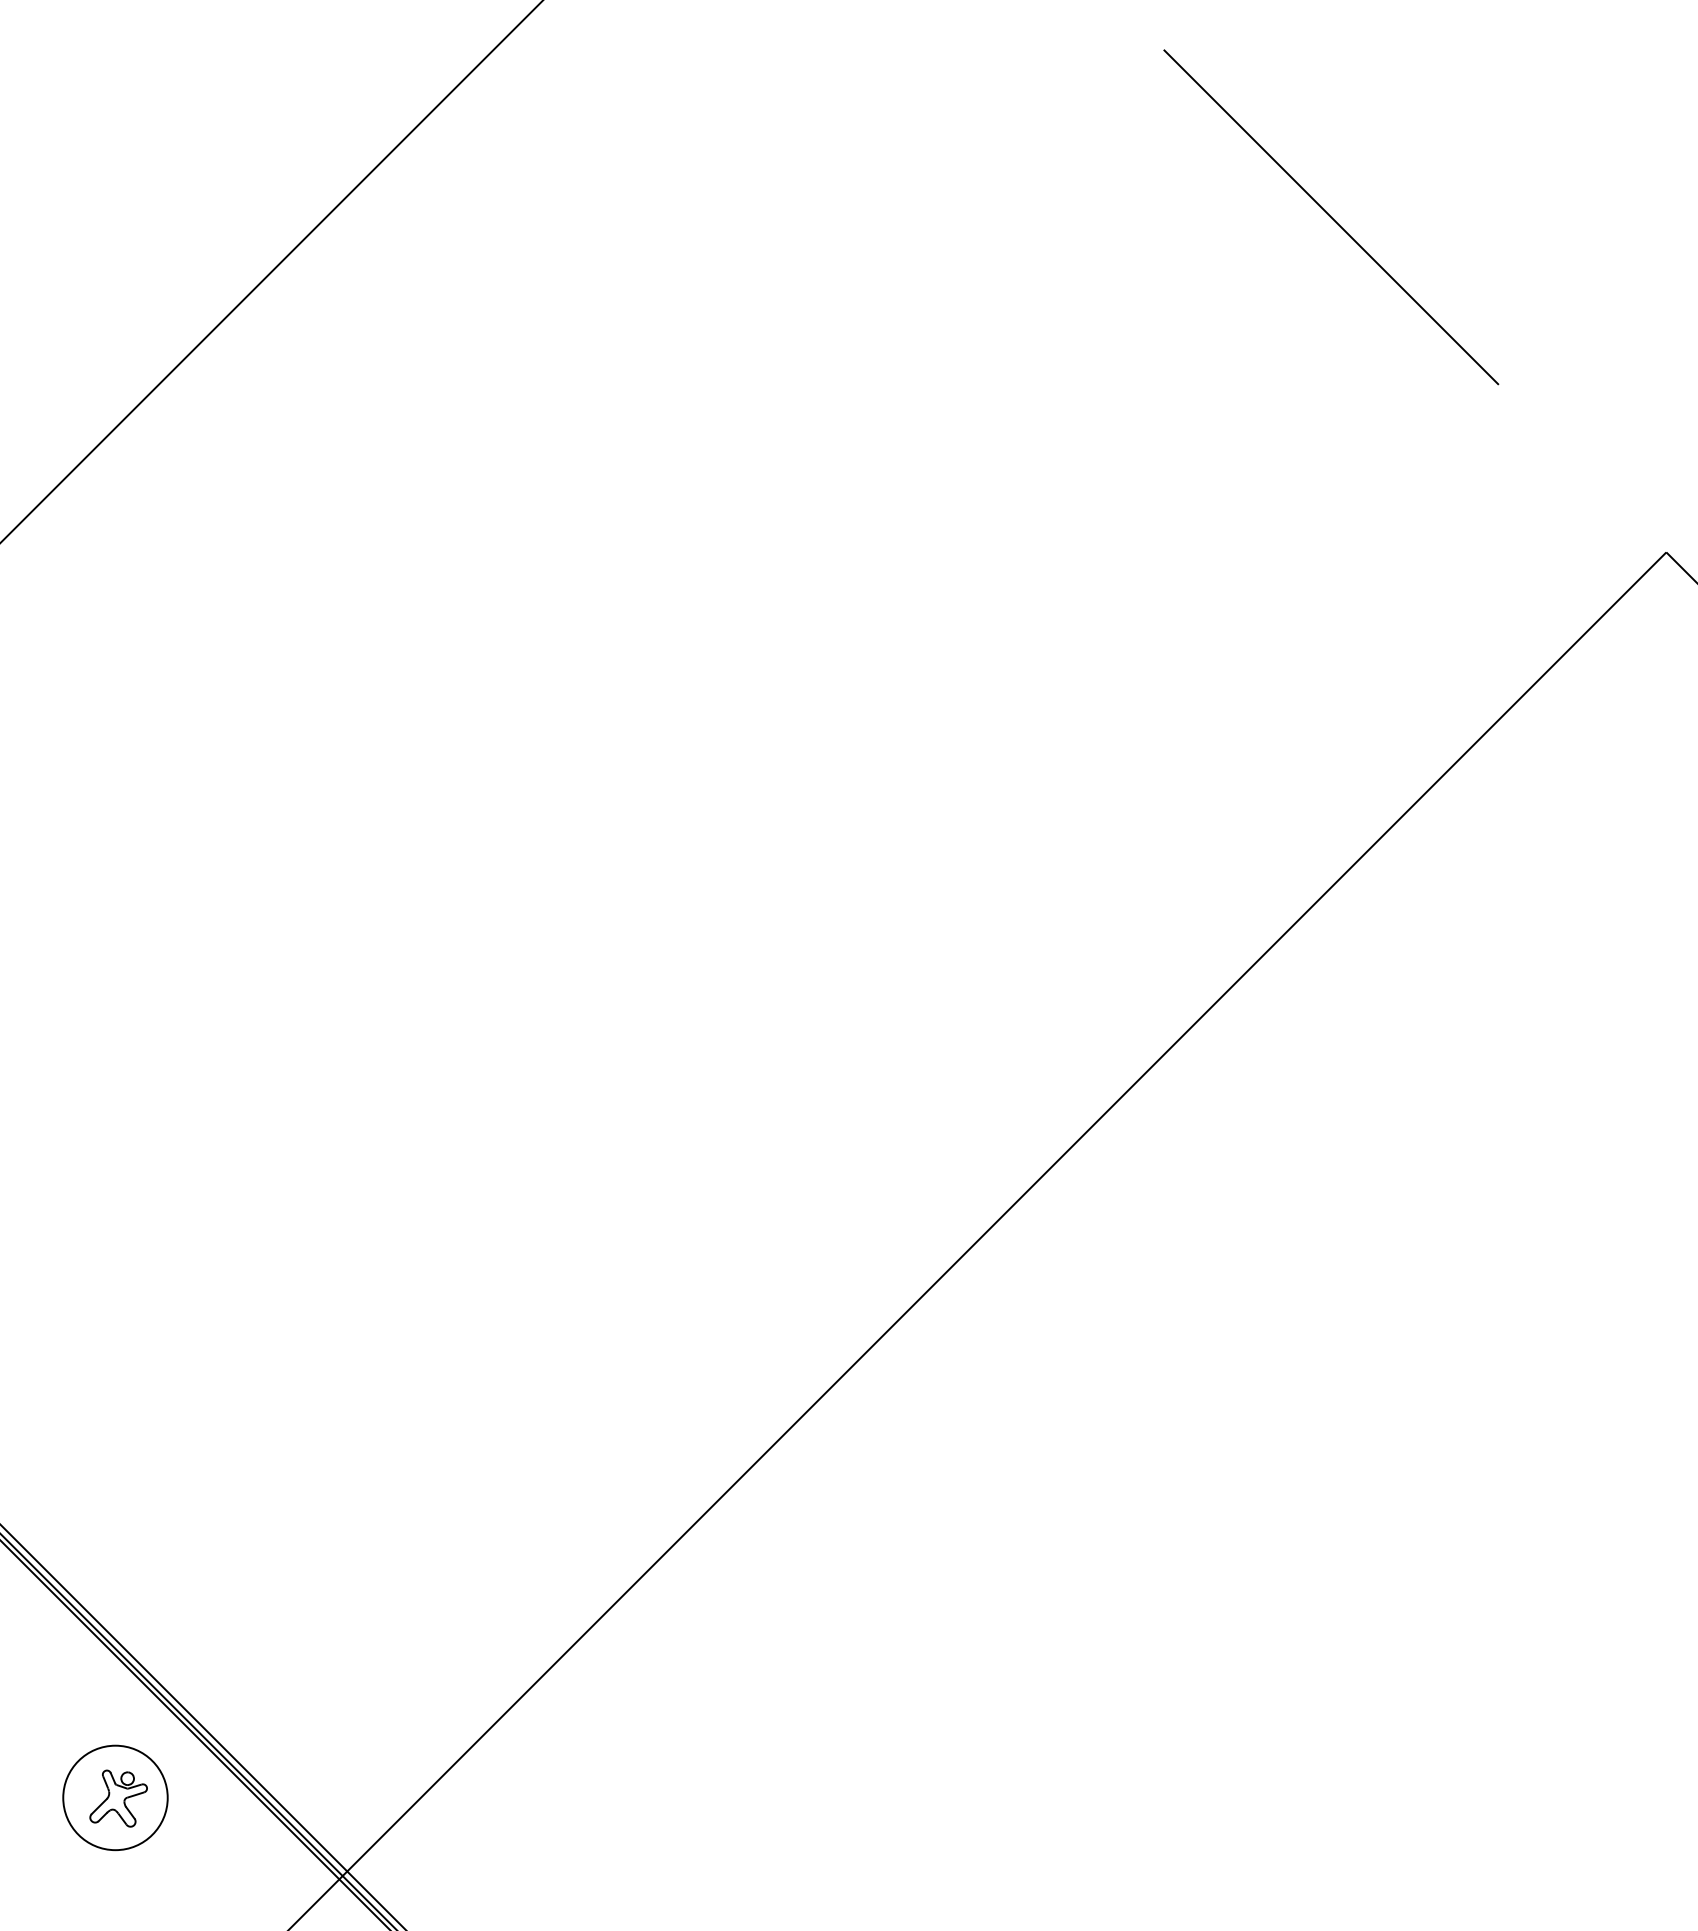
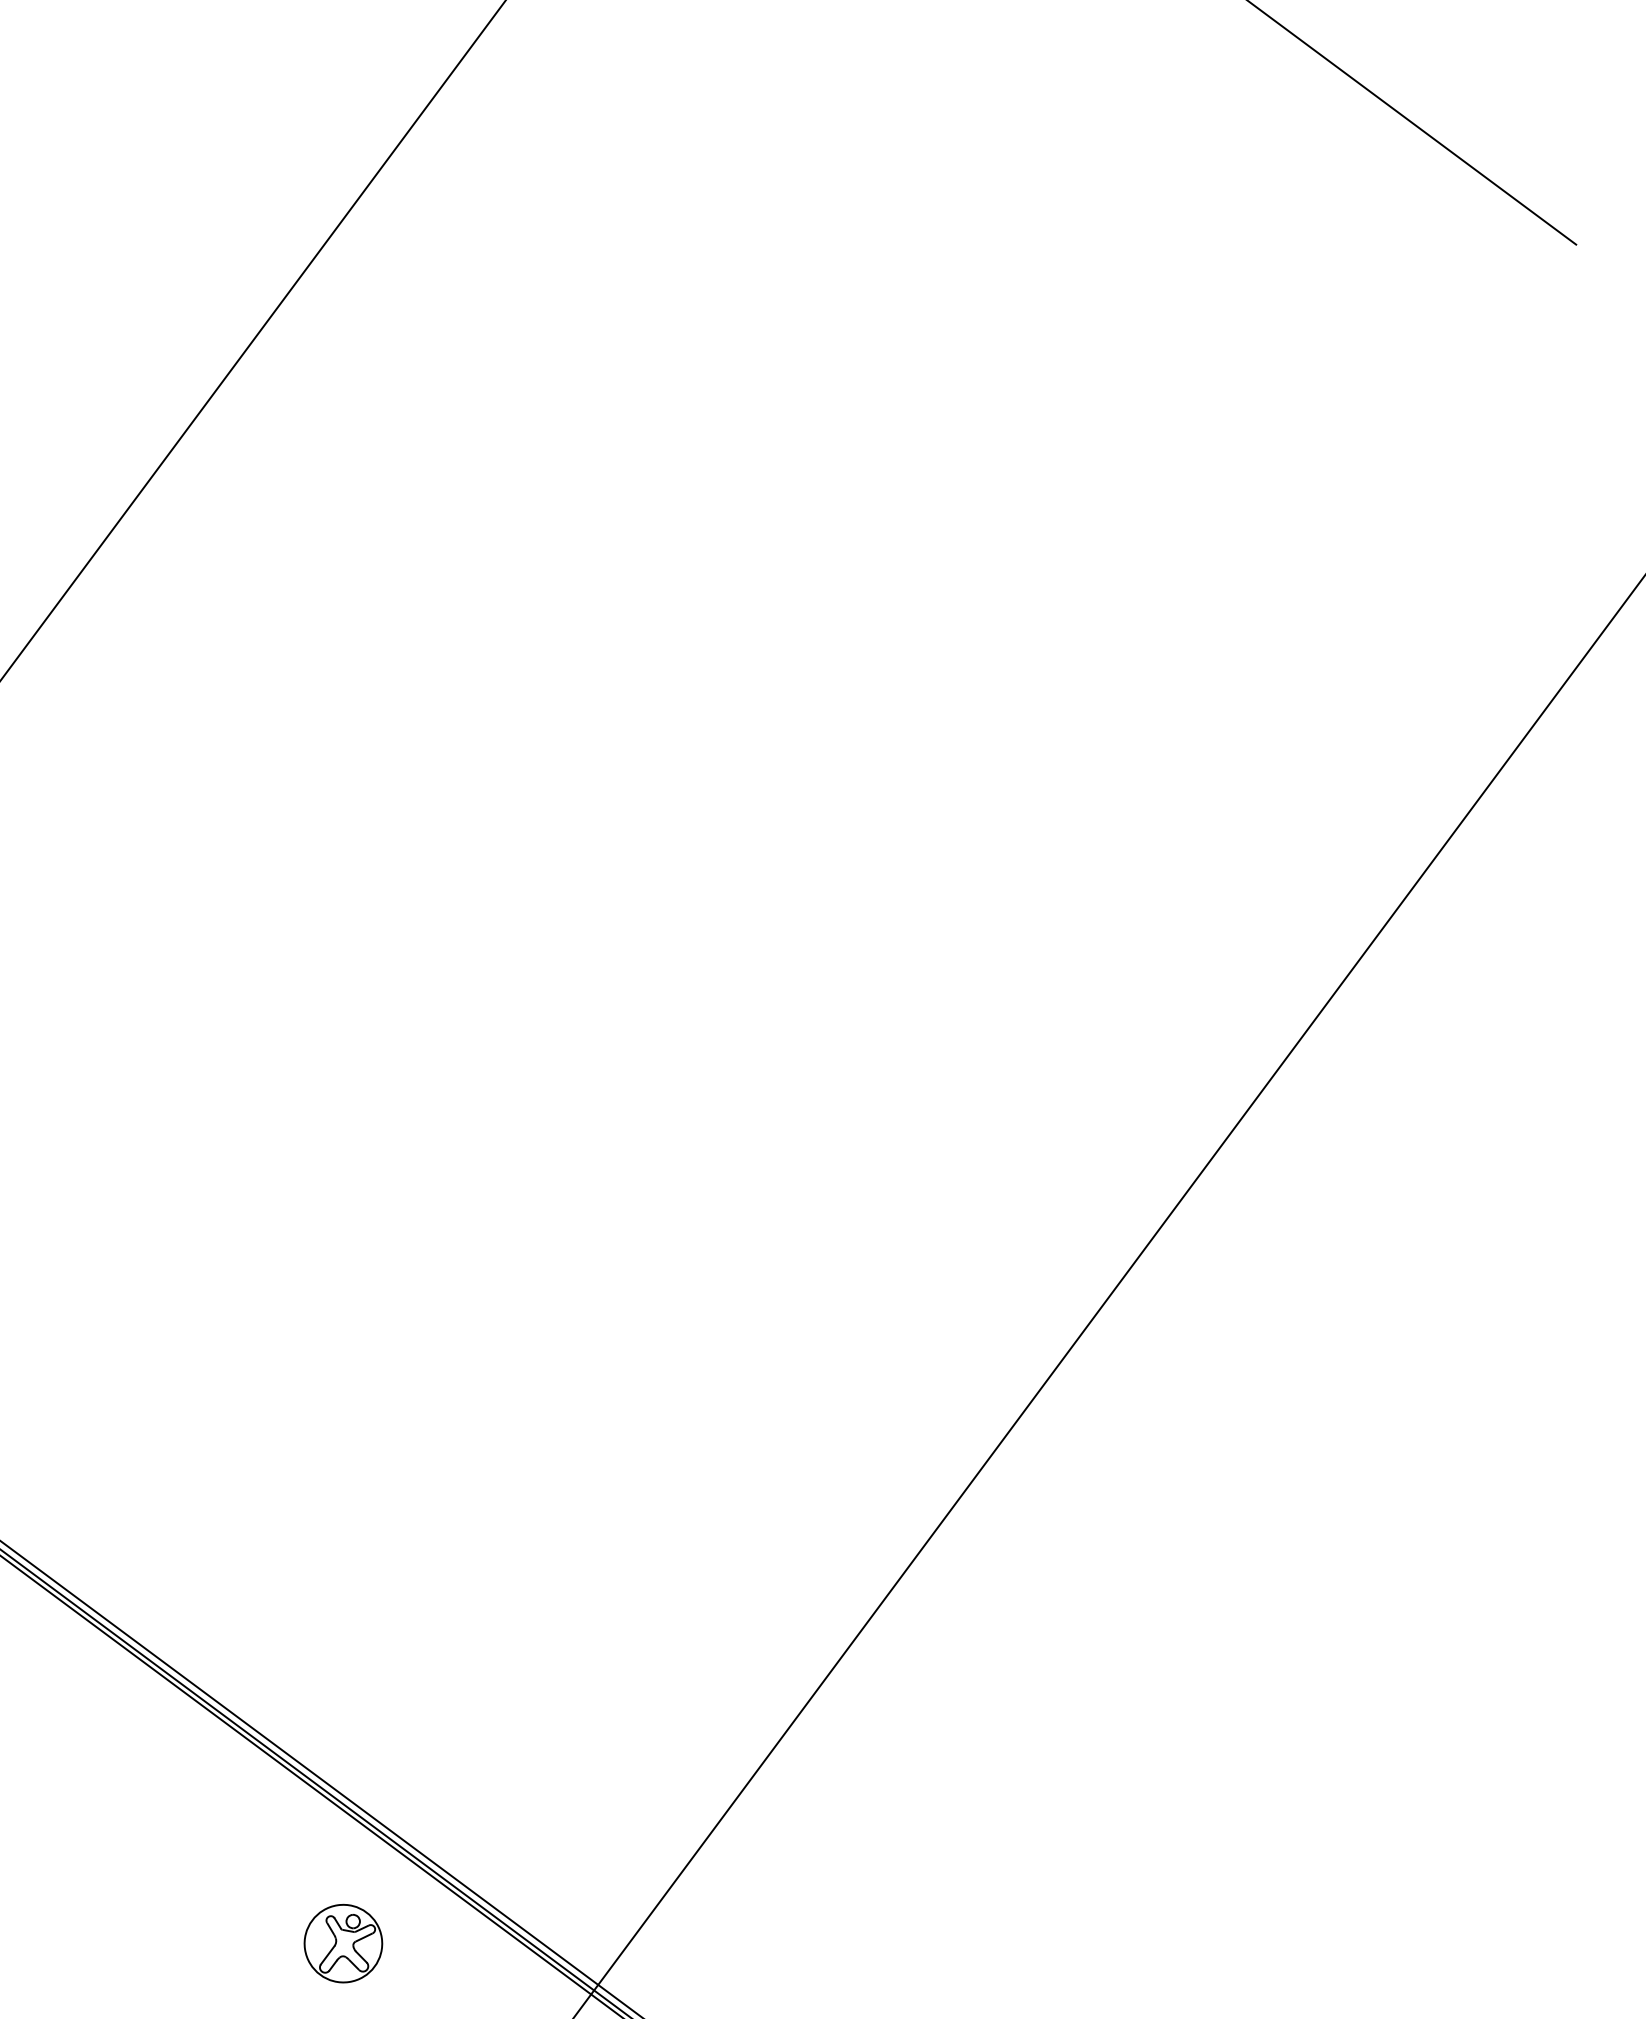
circle: (115, 1797) -> (343, 1943), size x0.7

